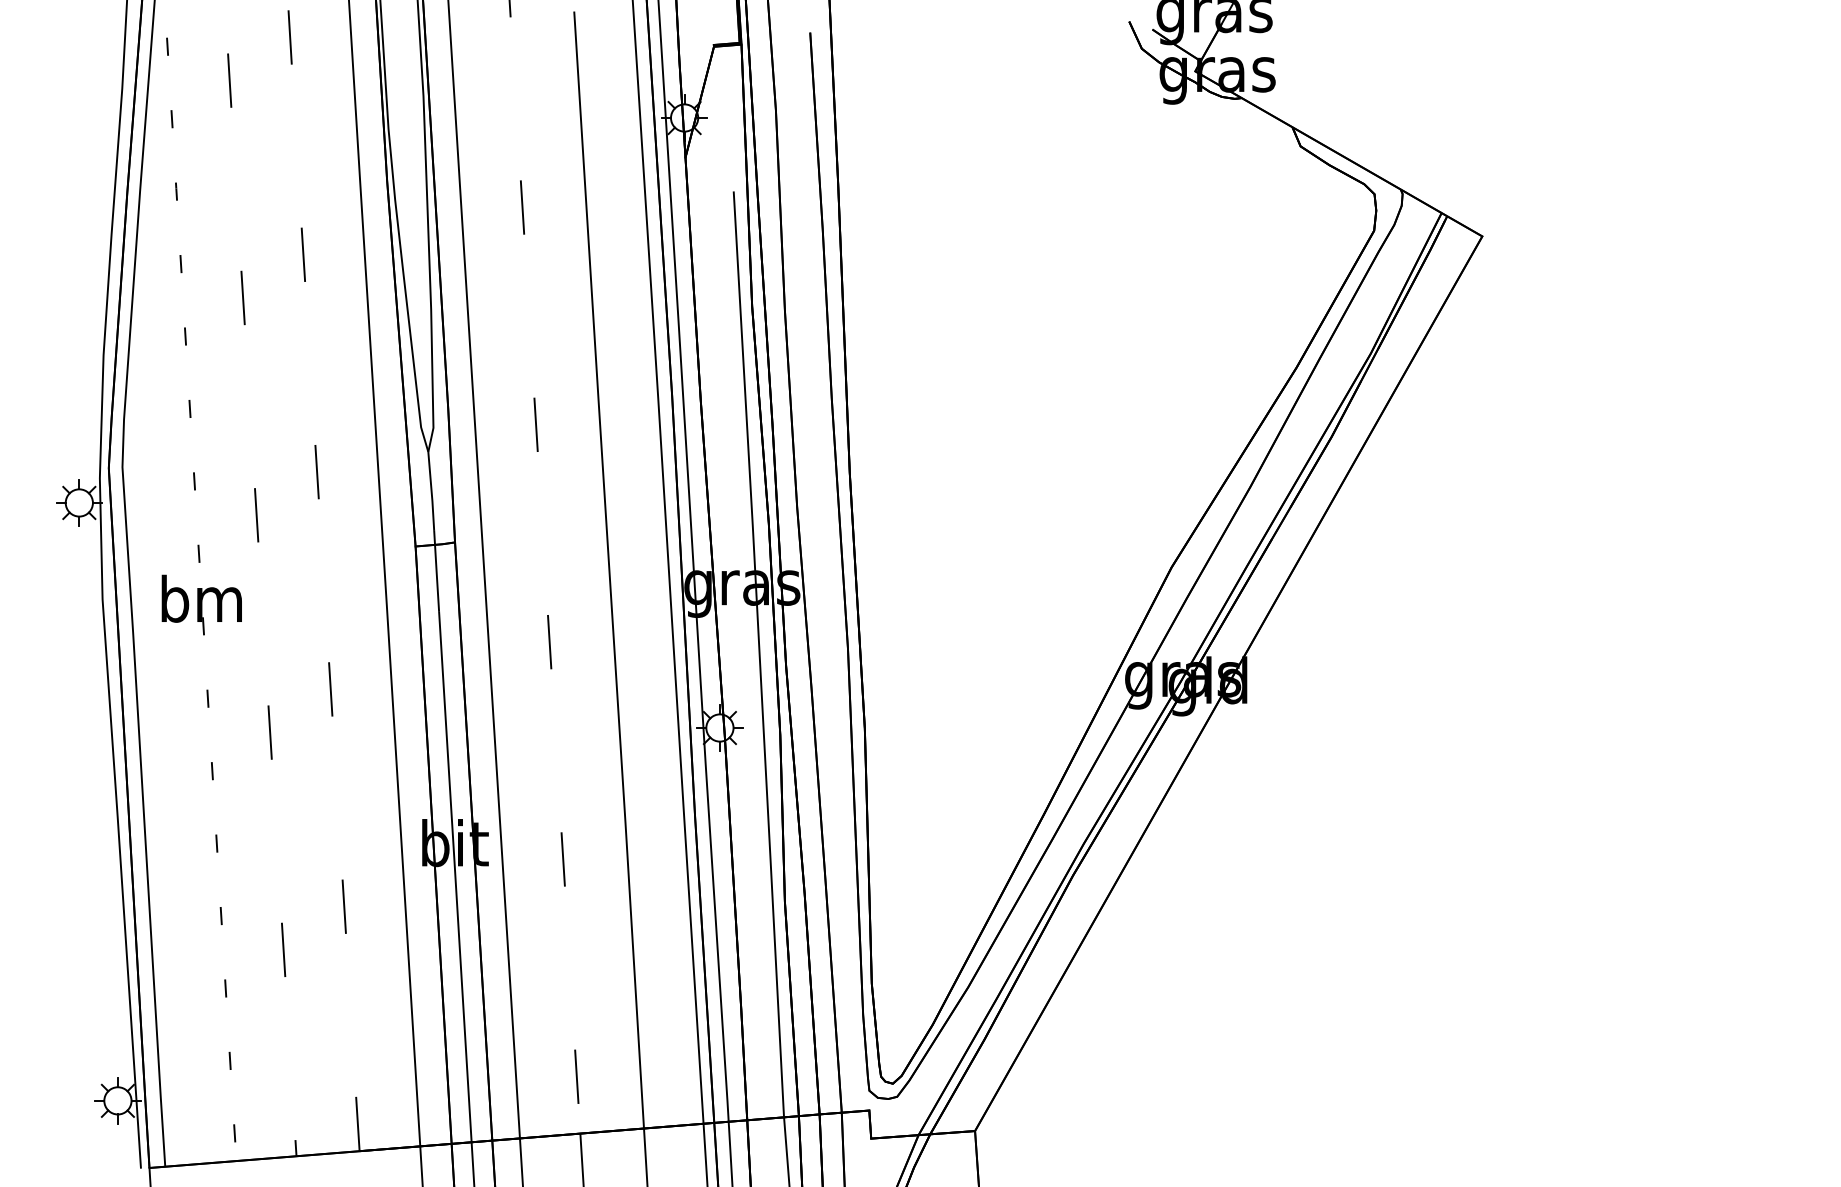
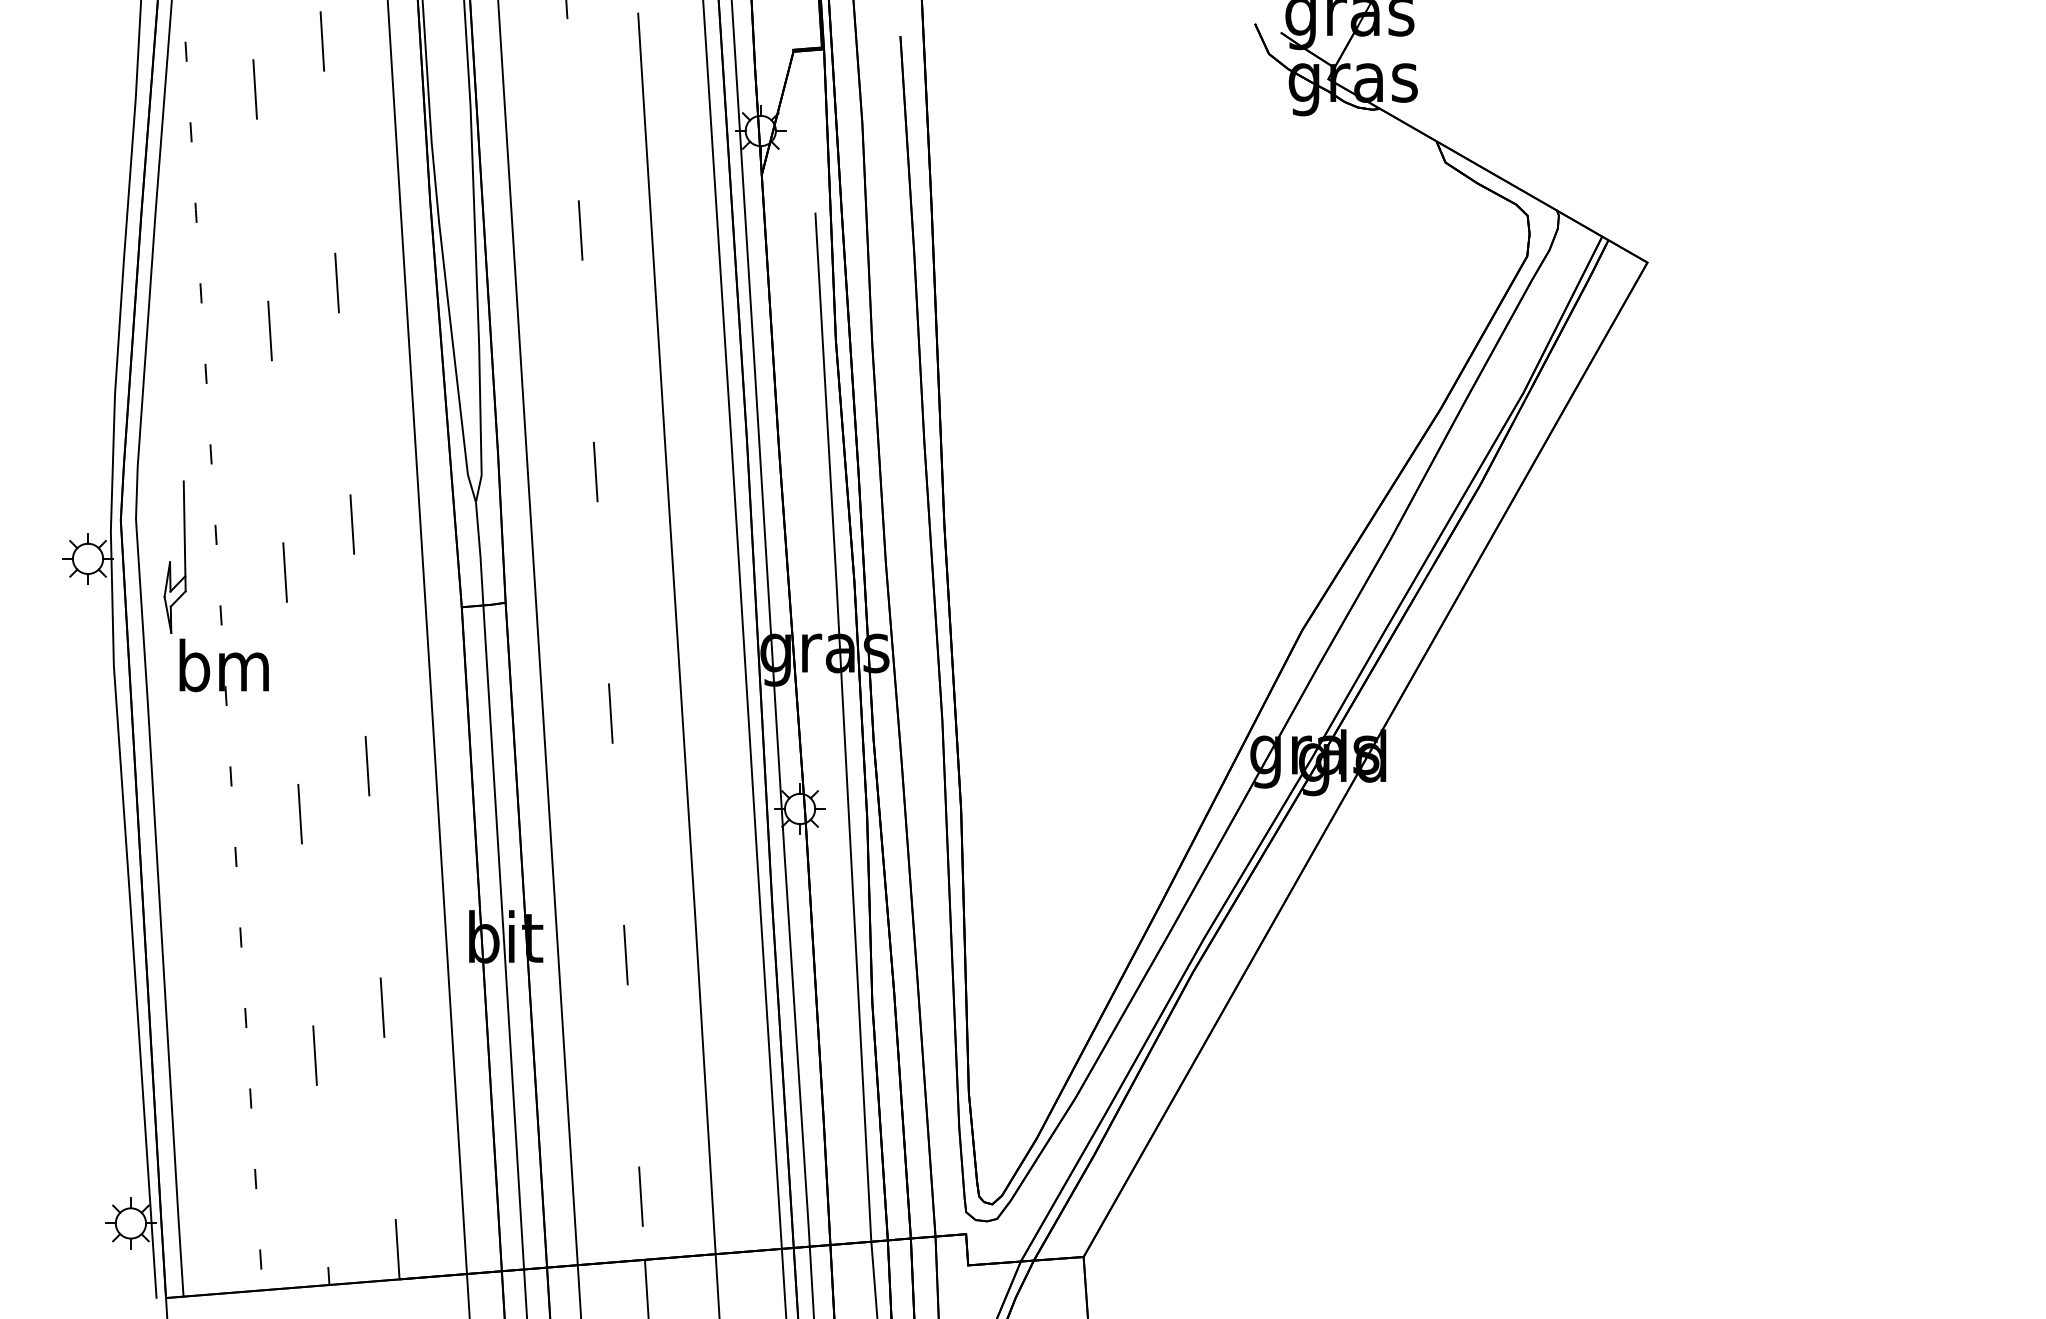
part: (157, 501) -> (174, 557), added

